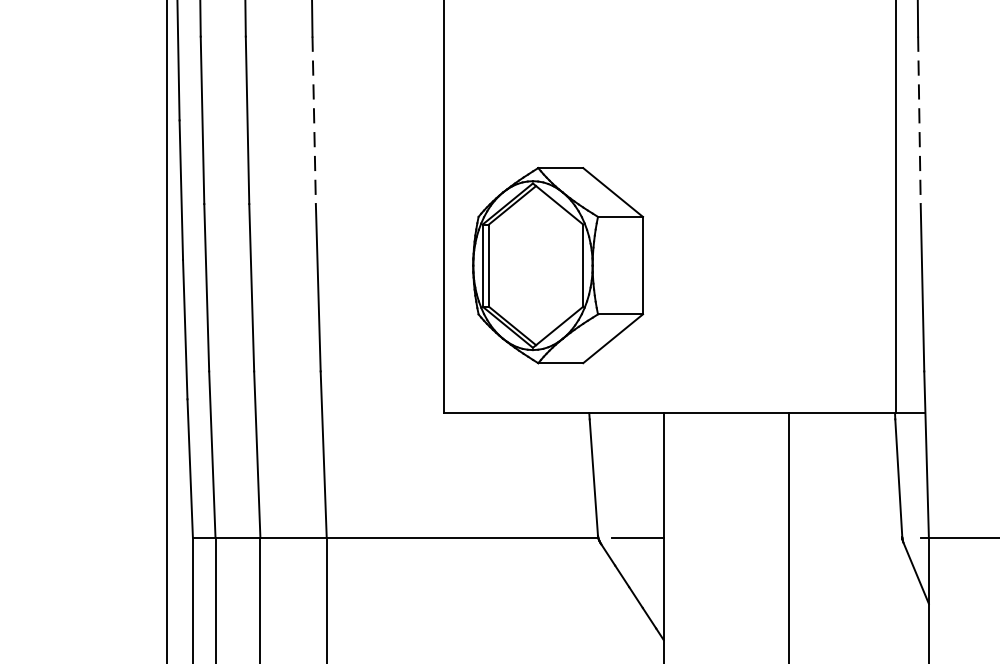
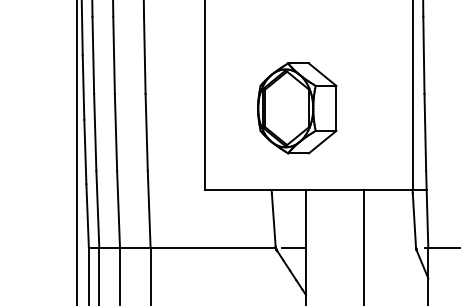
line: (313, 120) -> (144, 55), dashed -> solid
line: (918, 120) -> (423, 55), dashed -> solid
part: (558, 265) -> (297, 108), moved

